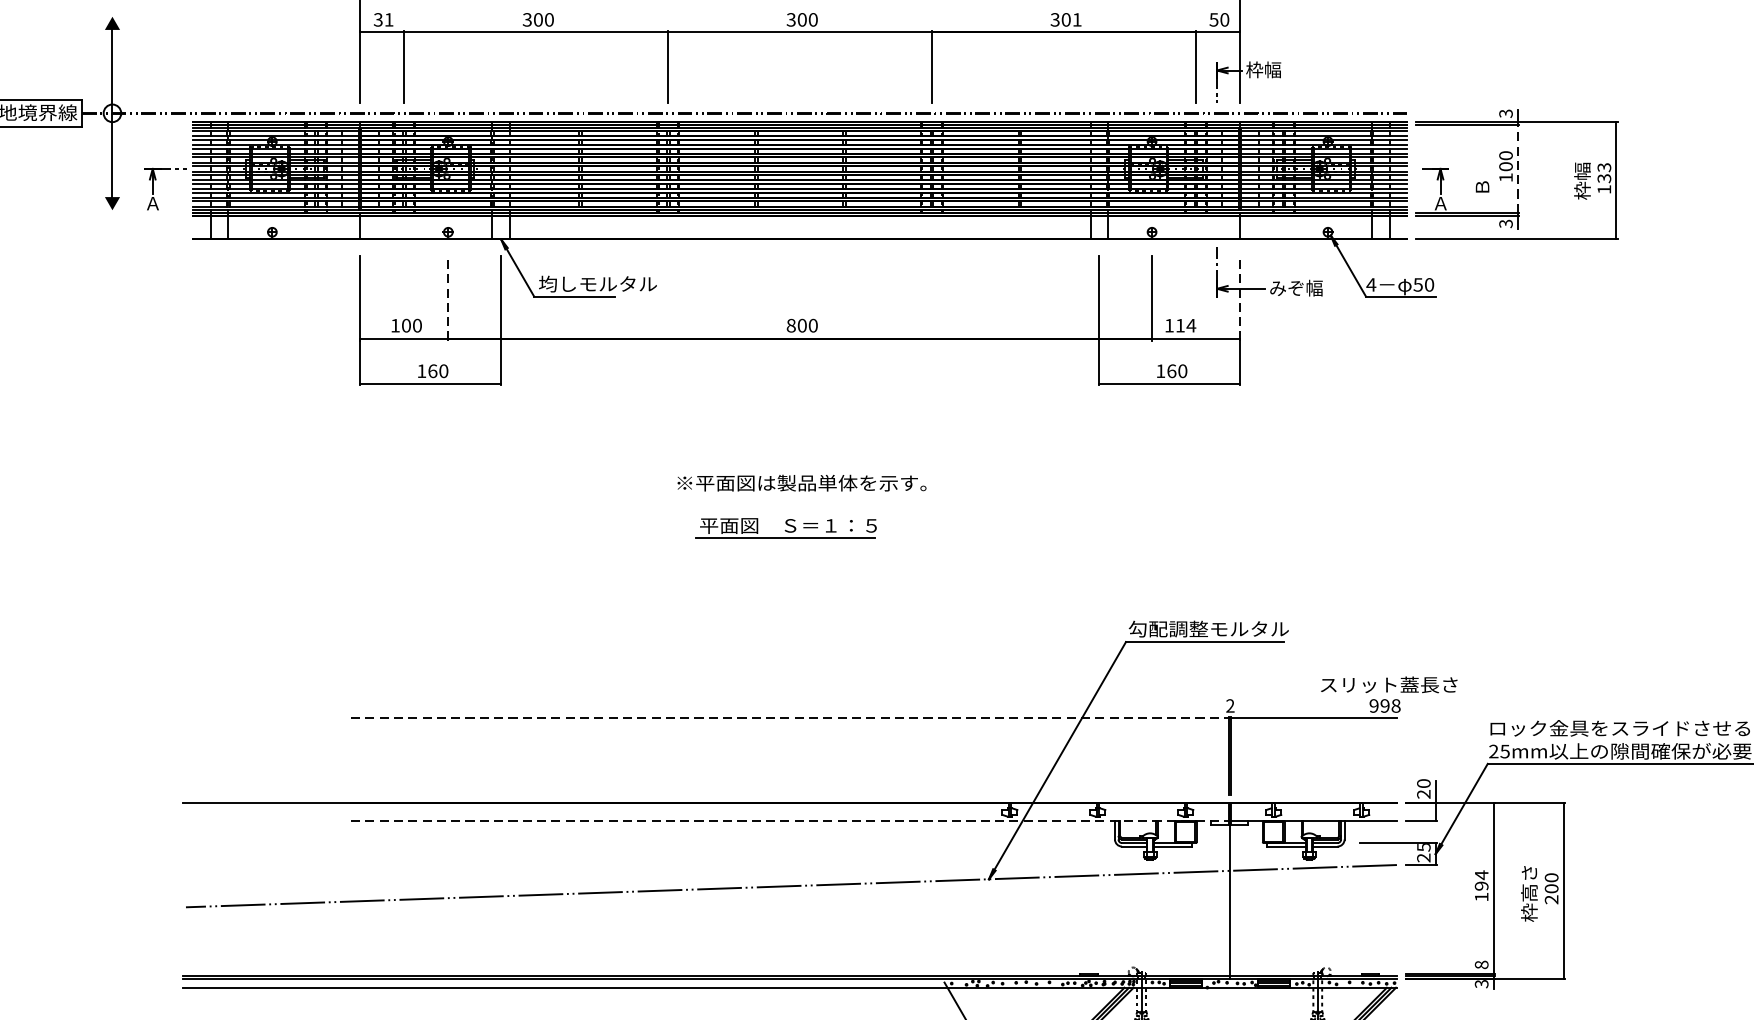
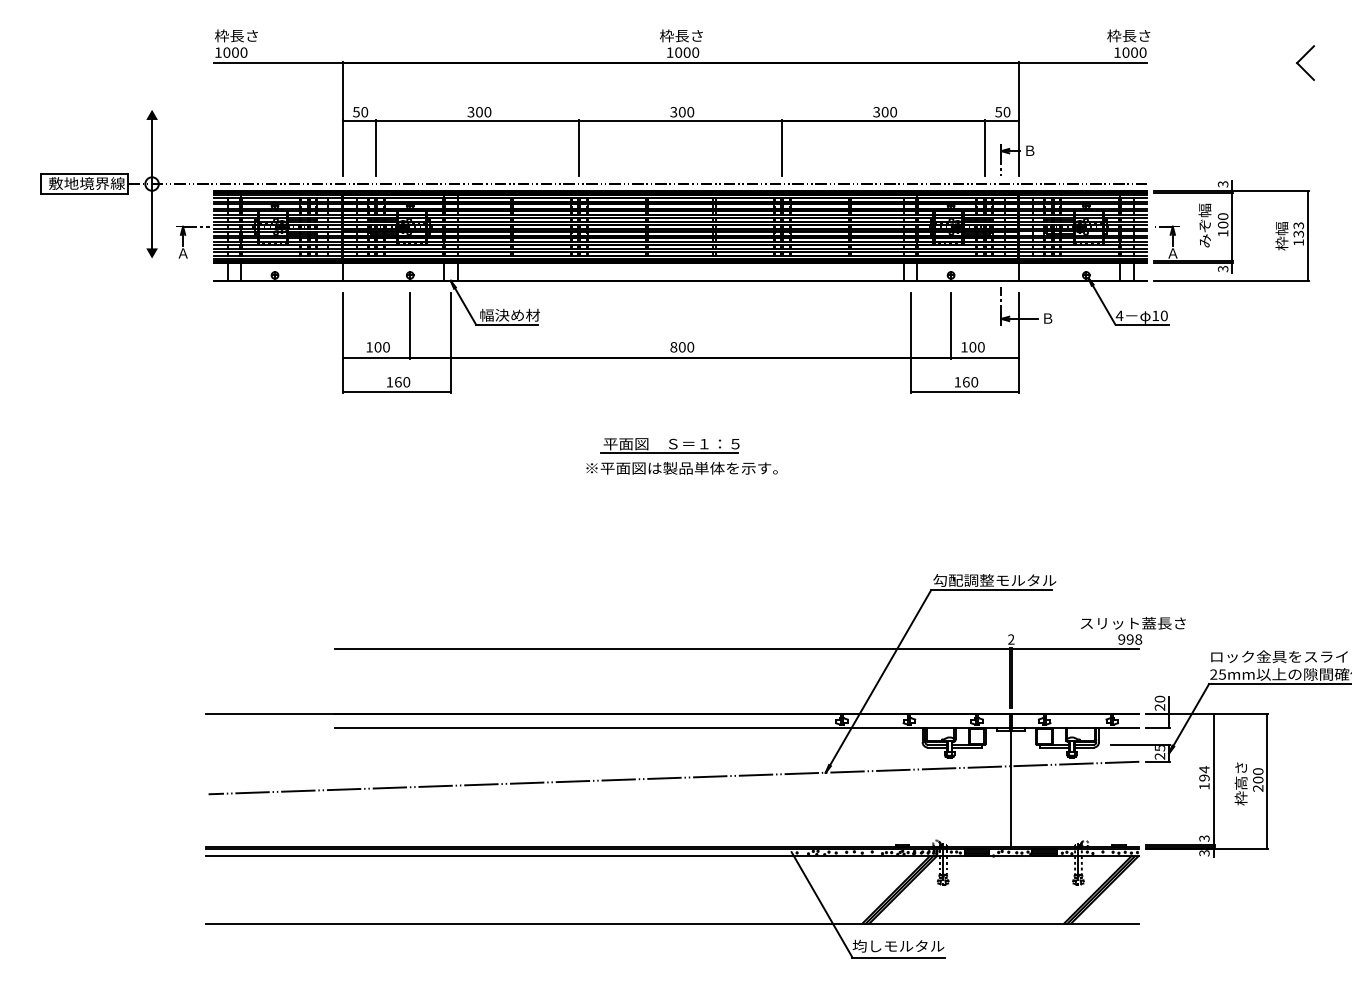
text: (383, 20) -> (360, 112), 31 -> 50
text: (1077, 20) -> (893, 112), 301 -> 300
text: (1263, 69) -> (1036, 150), 枠幅 -> Ｂ
text: (1481, 167) -> (1204, 225), Ｂ -> みぞ幅
line: (1518, 168) -> (1232, 226), dashed -> solid
text: (598, 283) -> (525, 314), 均しモルタル -> 幅決め材
text: (1417, 284) -> (1155, 315), 50 -> 10
text: (1296, 288) -> (1062, 318), みぞ幅 -> Ｂ
line: (448, 298) -> (410, 326), dashed -> solid
line: (1239, 298) -> (1018, 326), dashed -> solid
text: (1185, 325) -> (976, 347), 114 -> 100
part: (785, 527) -> (669, 445), moved
line: (790, 717) -> (673, 648), dashed -> solid
line: (790, 820) -> (673, 727), dashed -> solid
text: (1481, 964) -> (1204, 838), 8 -> 3

